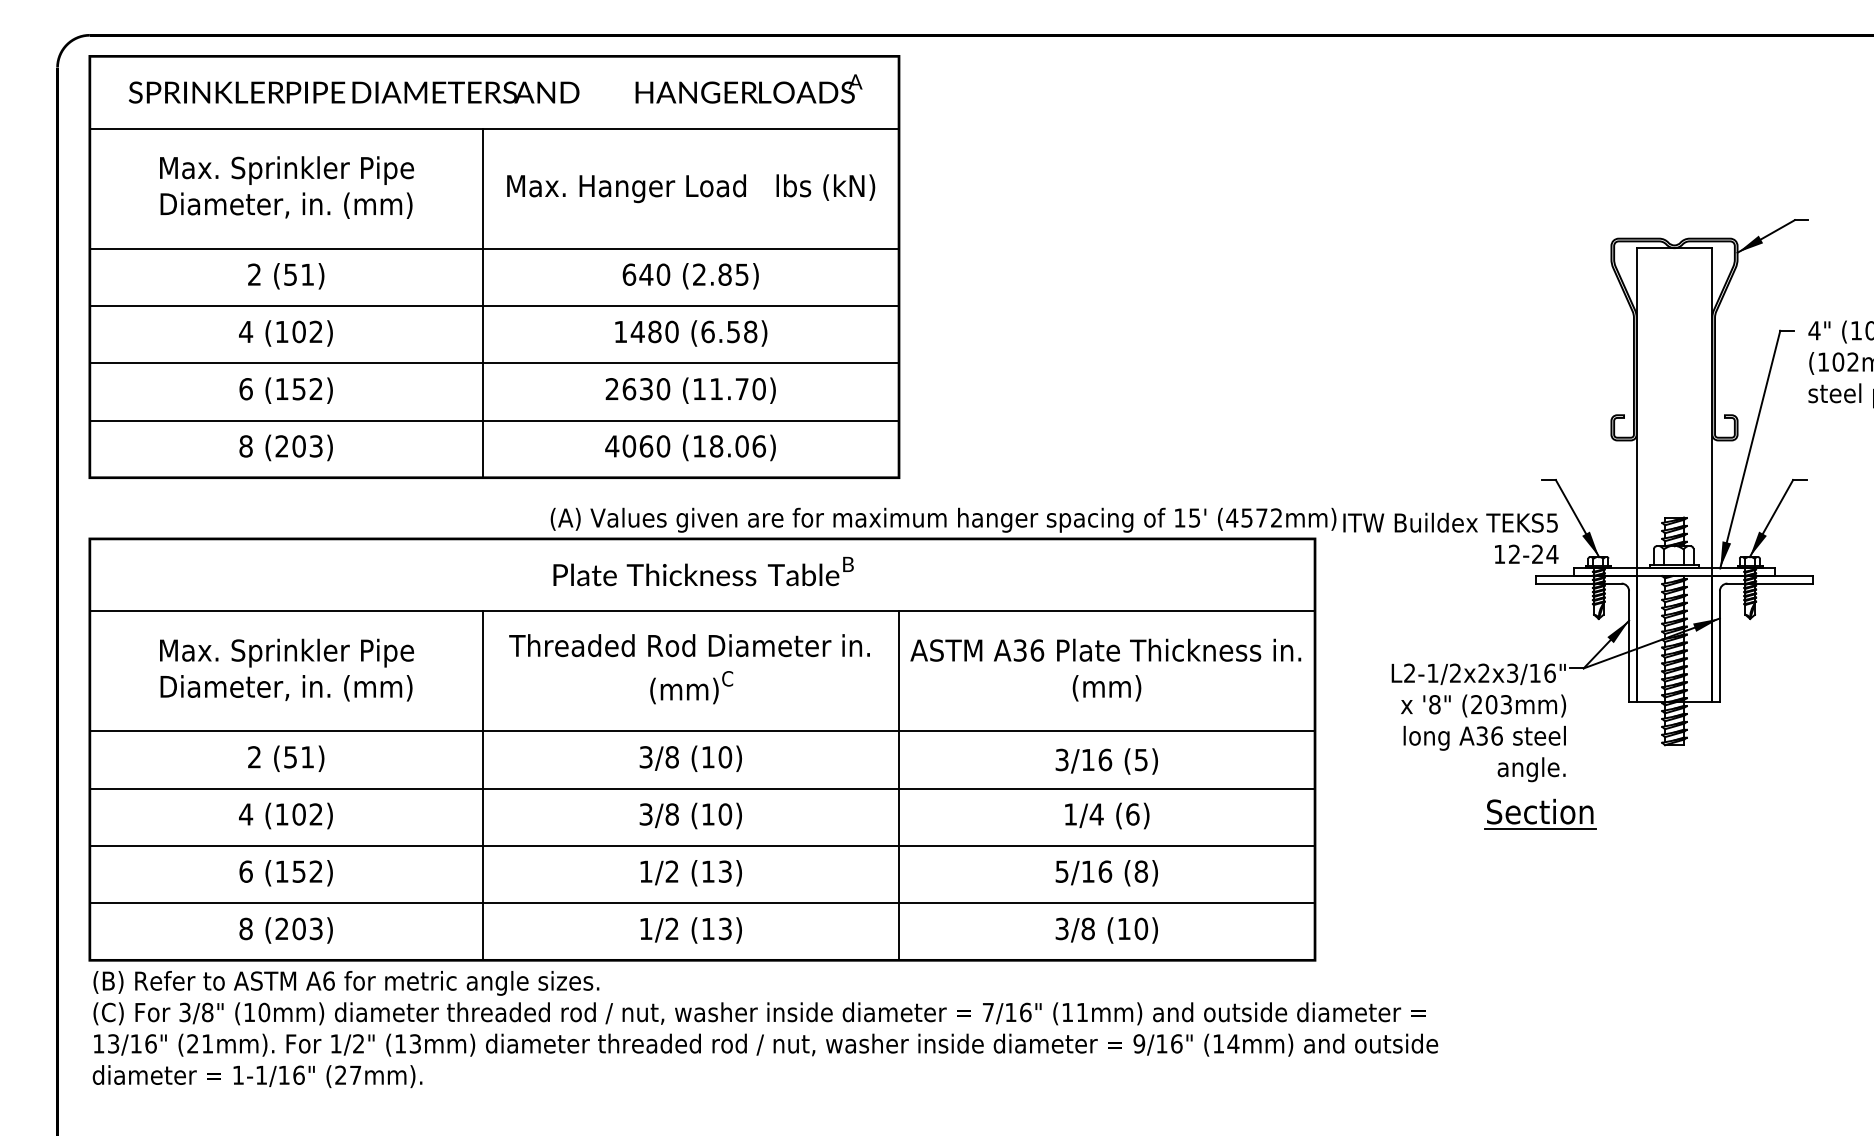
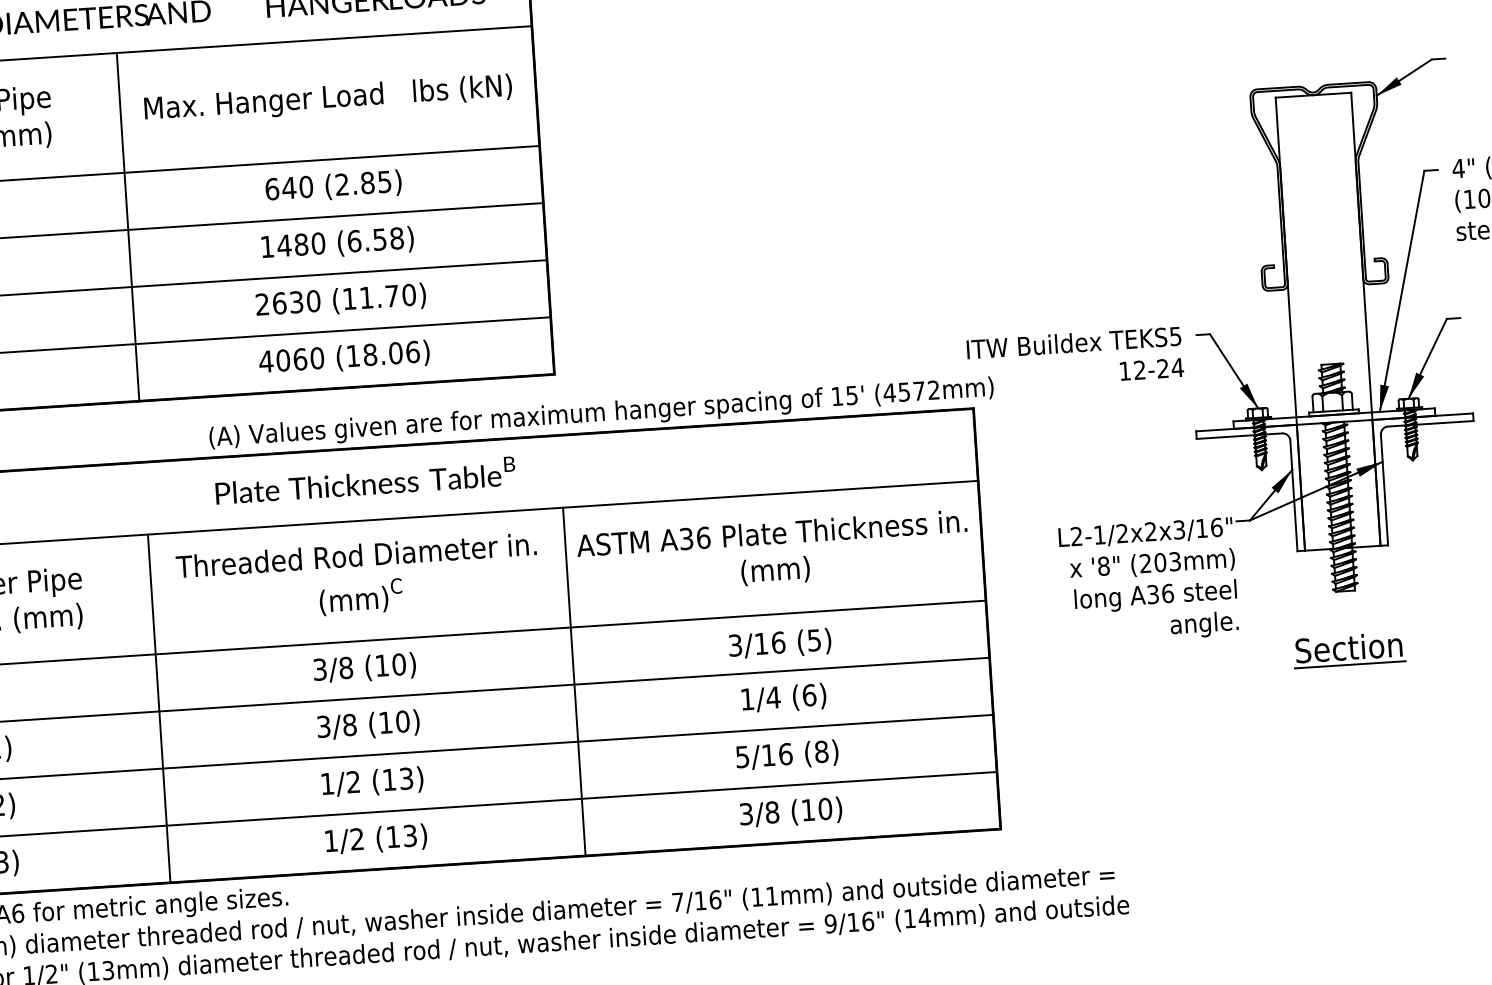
text: (1450, 537) -> (1074, 357), moved
part: (1540, 813) -> (1349, 649), moved

